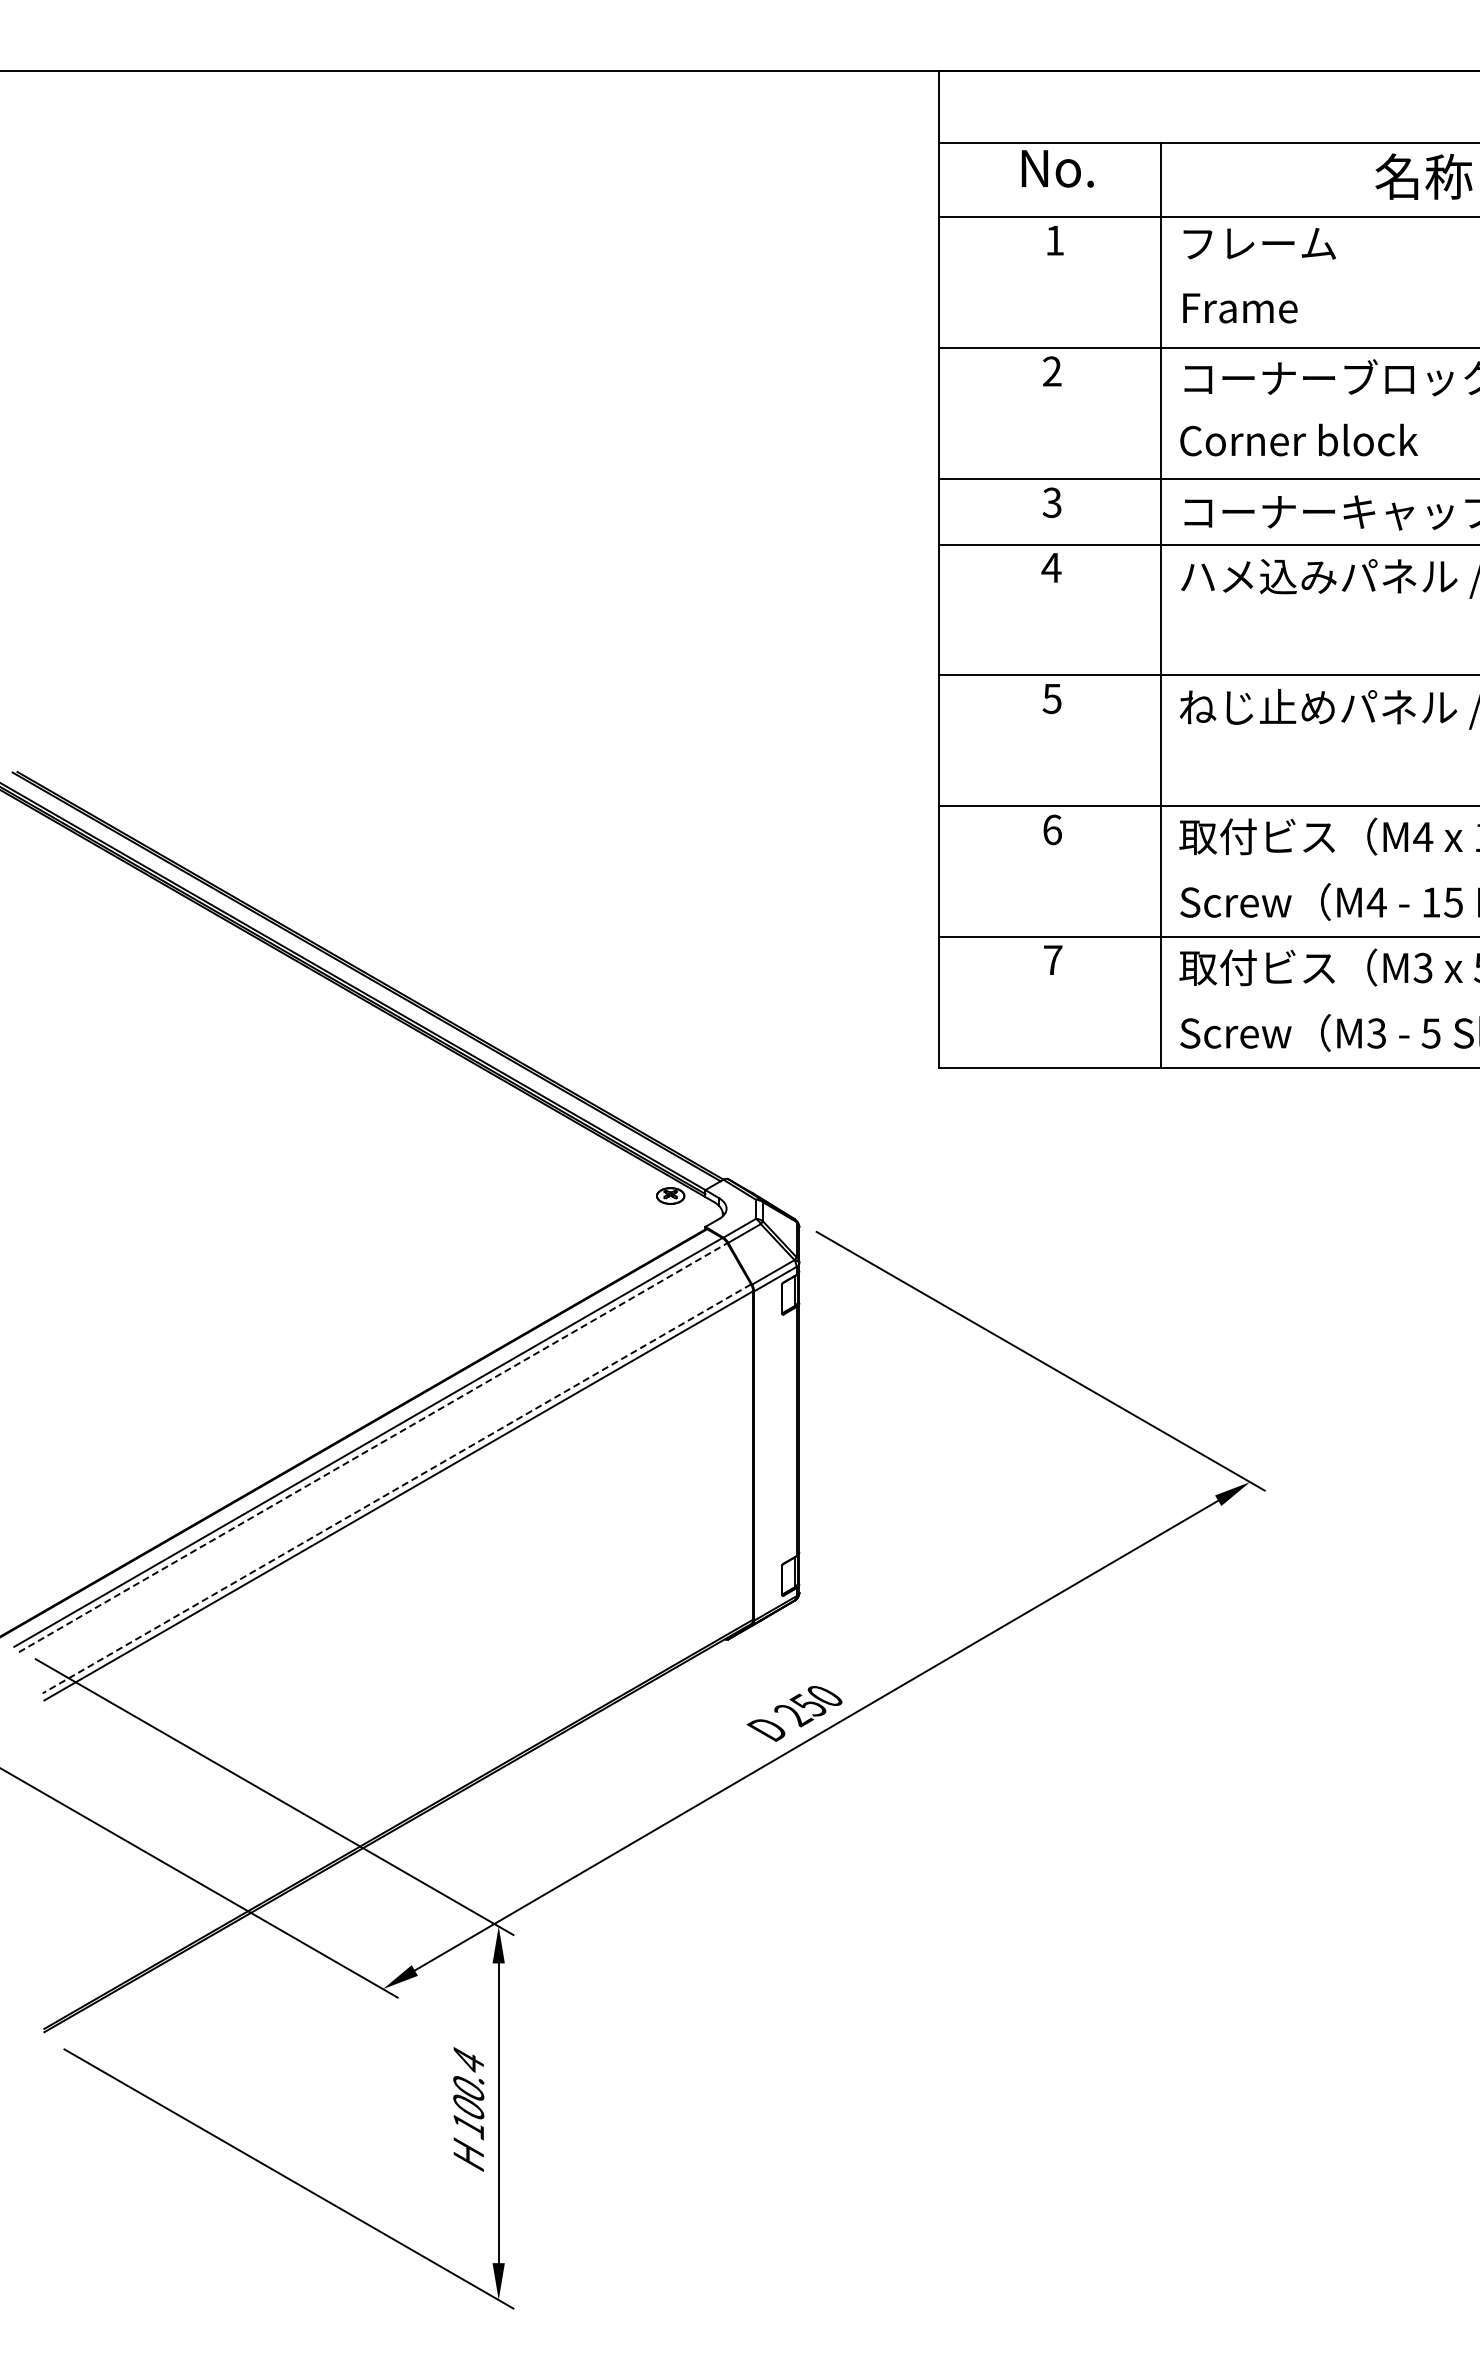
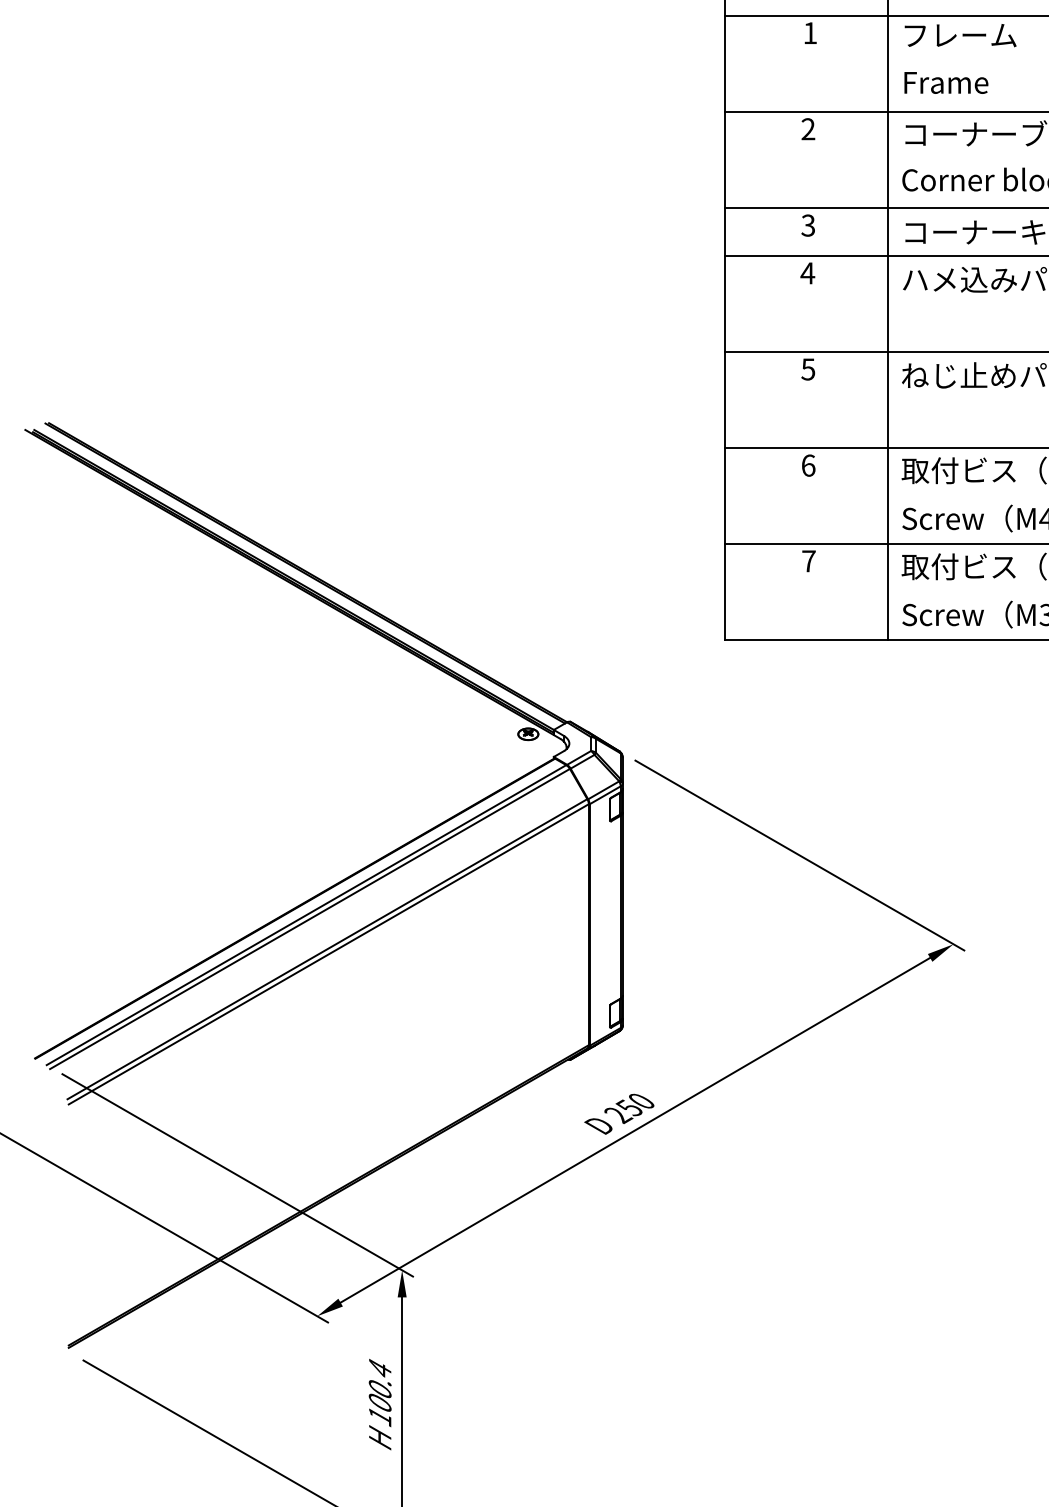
line: (373, 1447) -> (310, 918), dashed -> solid
line: (396, 1489) -> (327, 949), dashed -> solid

